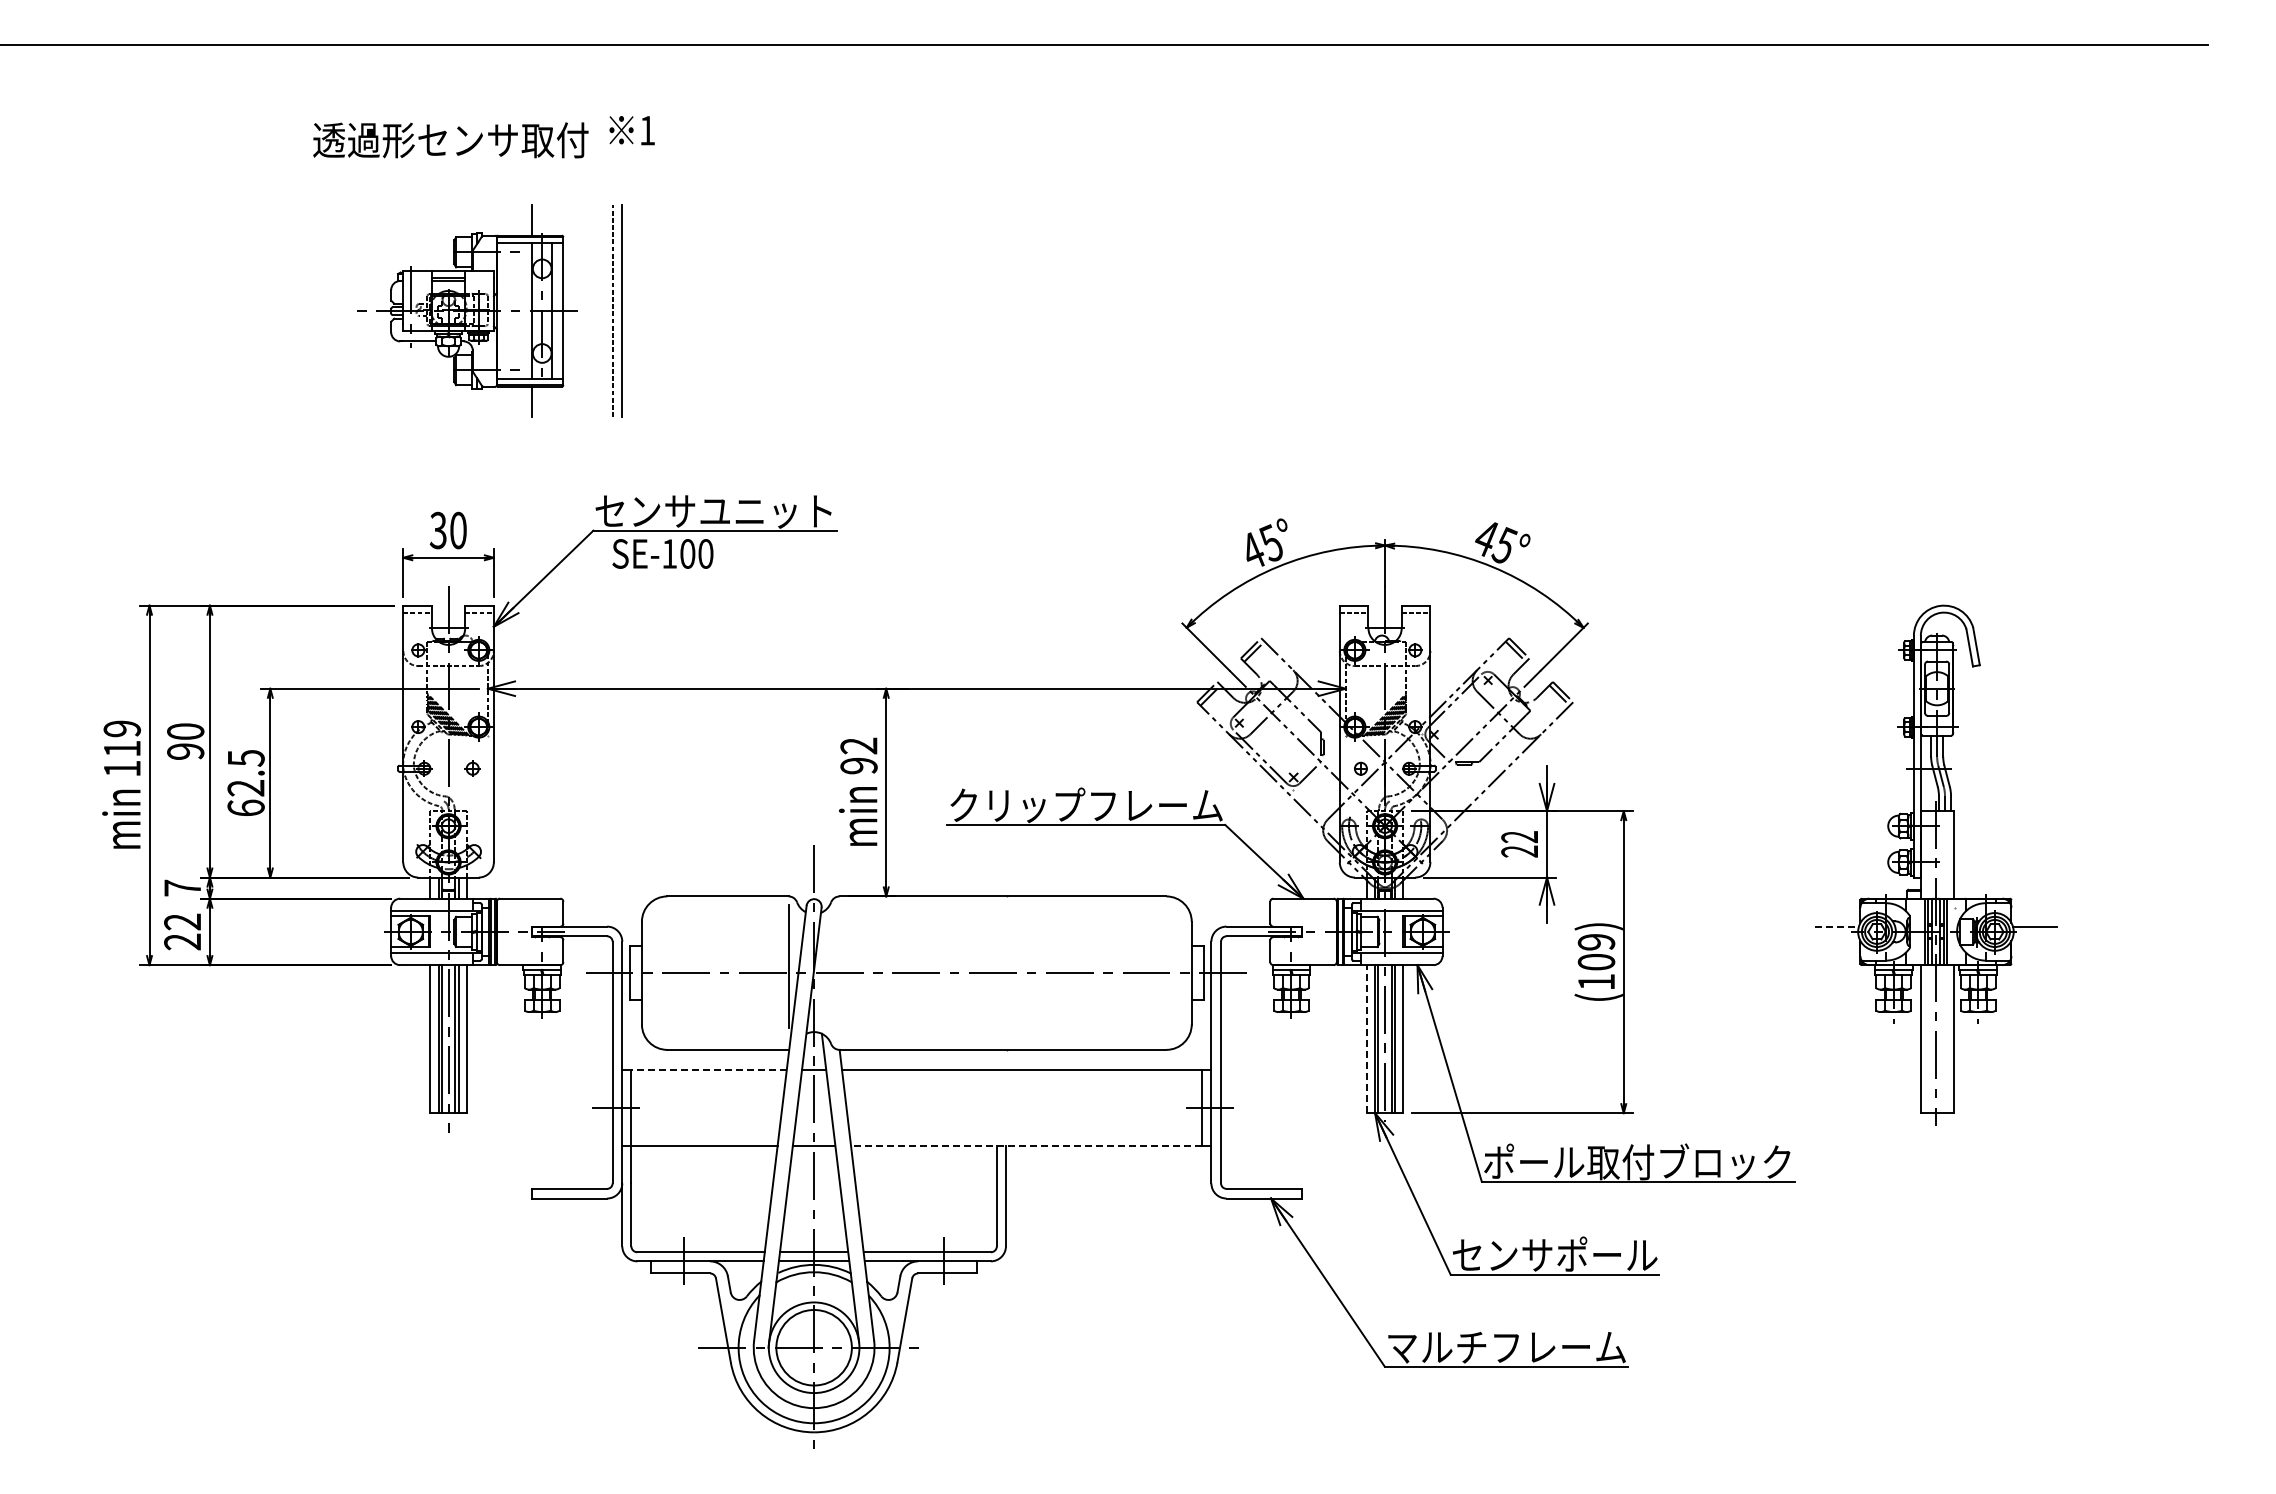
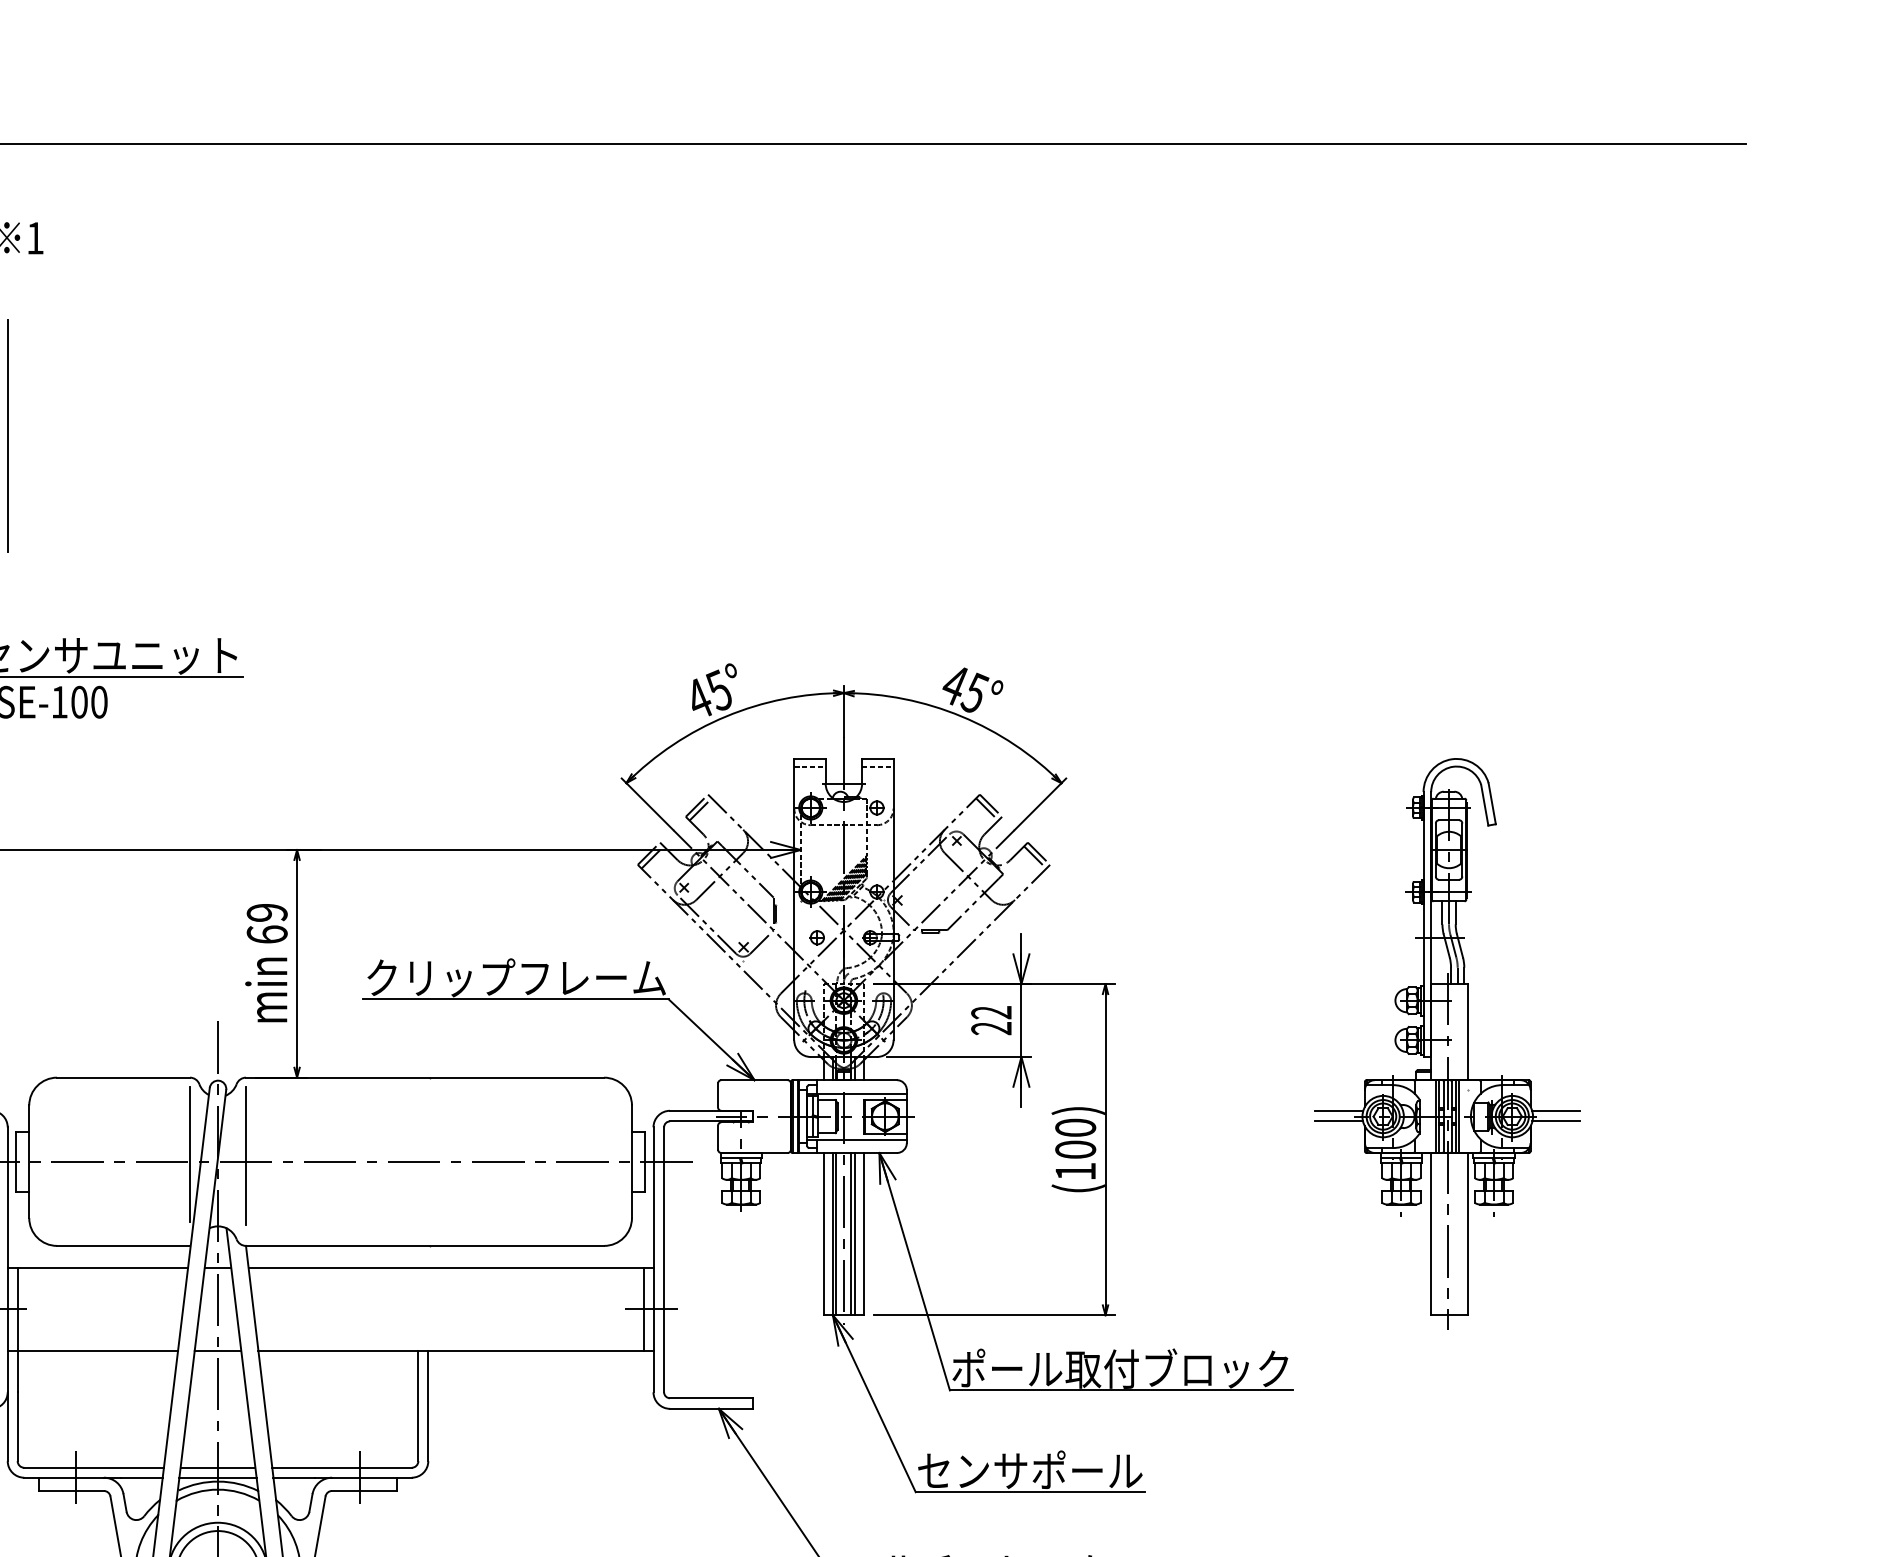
text: (858, 755) -> (266, 923), 92 -> 69
line: (1837, 926) -> (1339, 1110), dashed -> solid
line: (1836, 936) -> (1338, 1121), added
line: (2034, 936) -> (1555, 1121), added
text: (1596, 942) -> (1075, 1128), (109) -> (100)
line: (839, 968) -> (245, 1156), added
line: (1366, 1038) -> (823, 1233), dashed -> solid
line: (709, 1070) -> (103, 1268), dashed -> solid
line: (1026, 1145) -> (450, 1350), dashed -> solid

